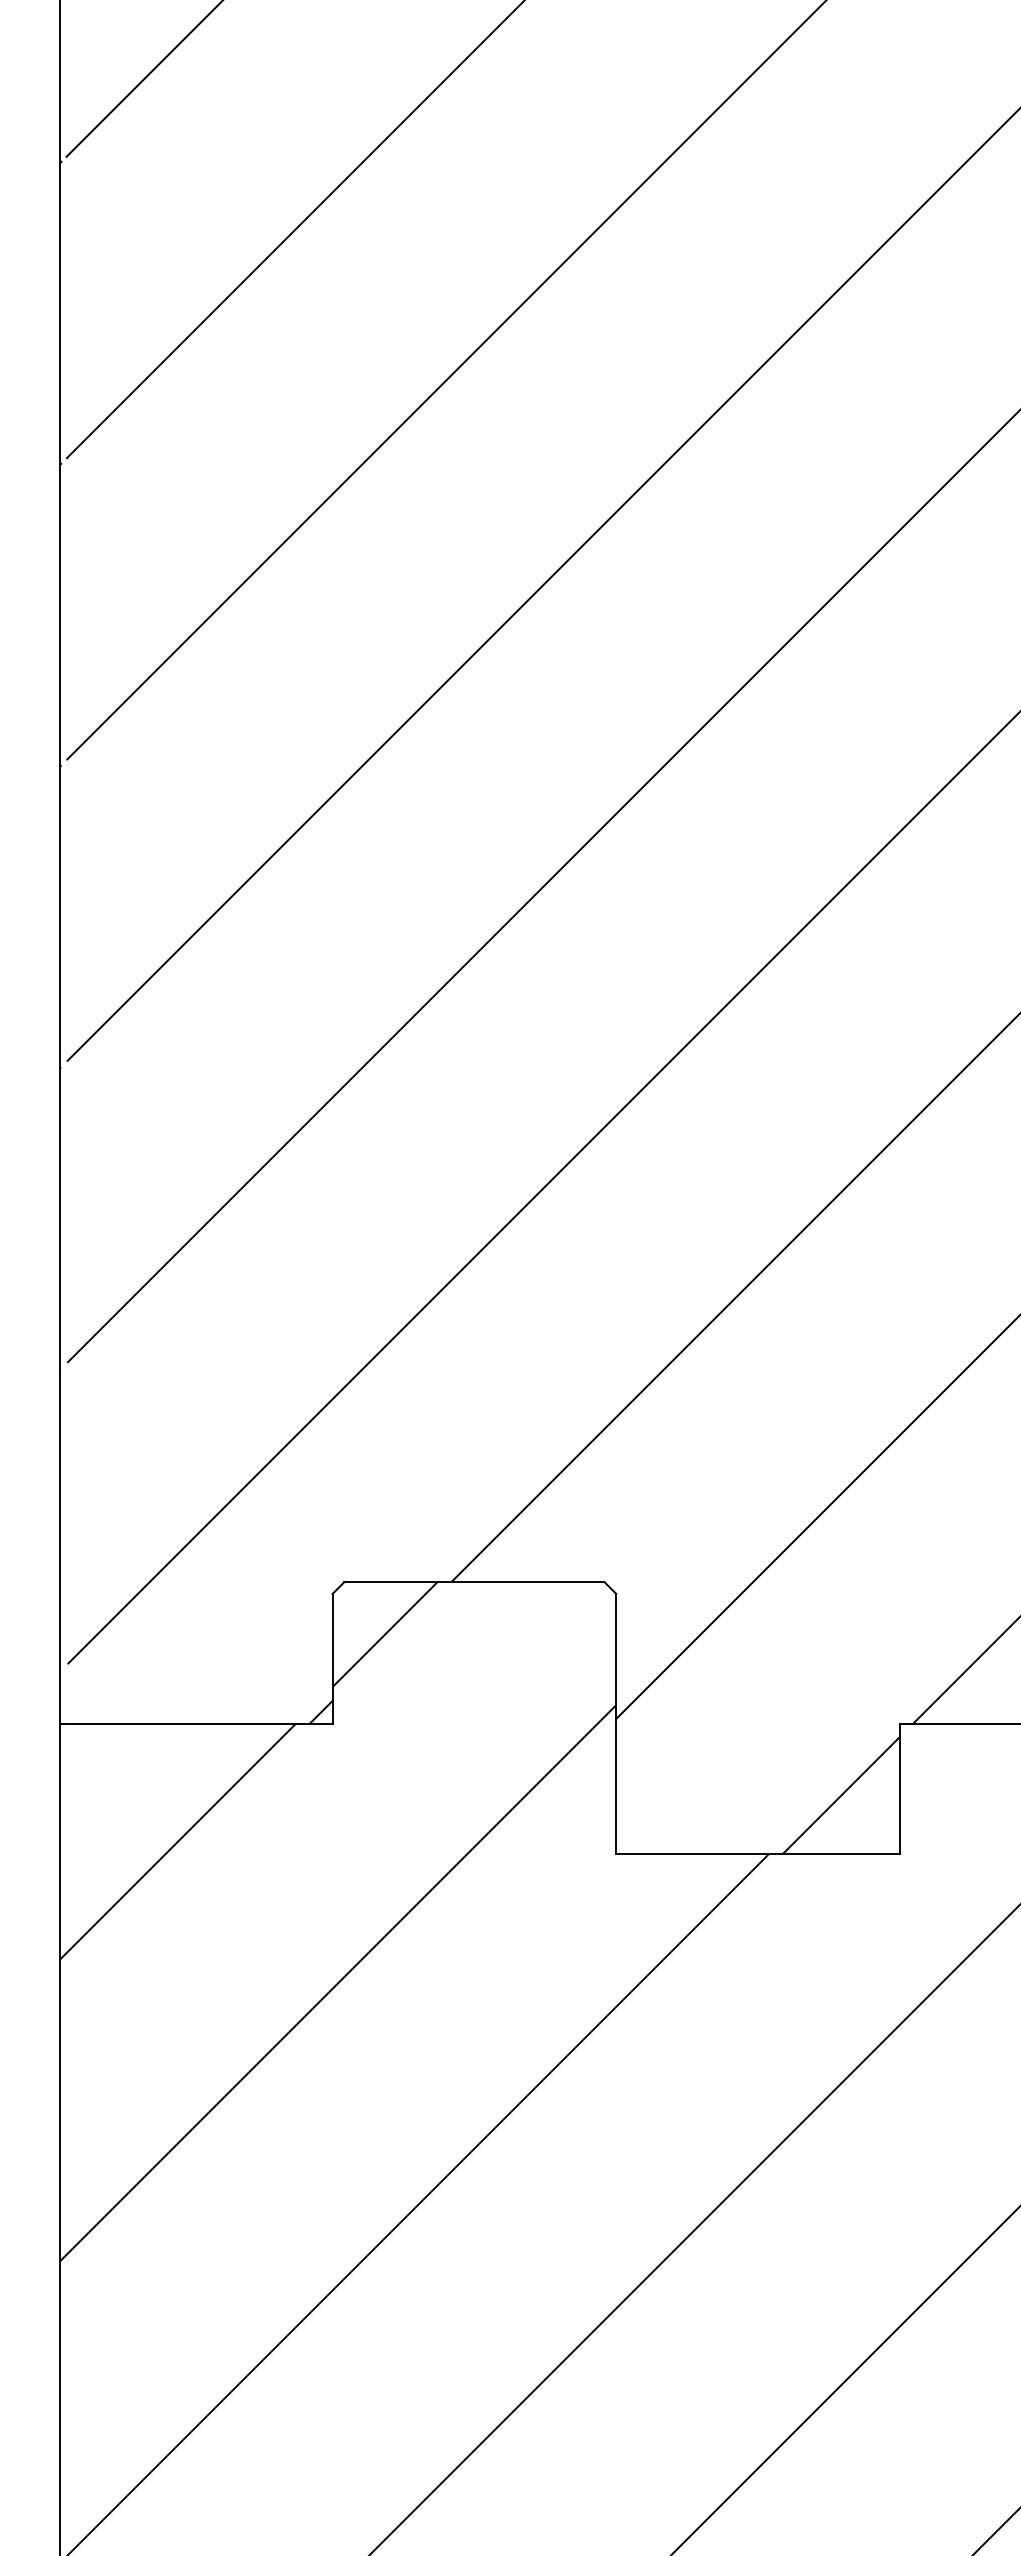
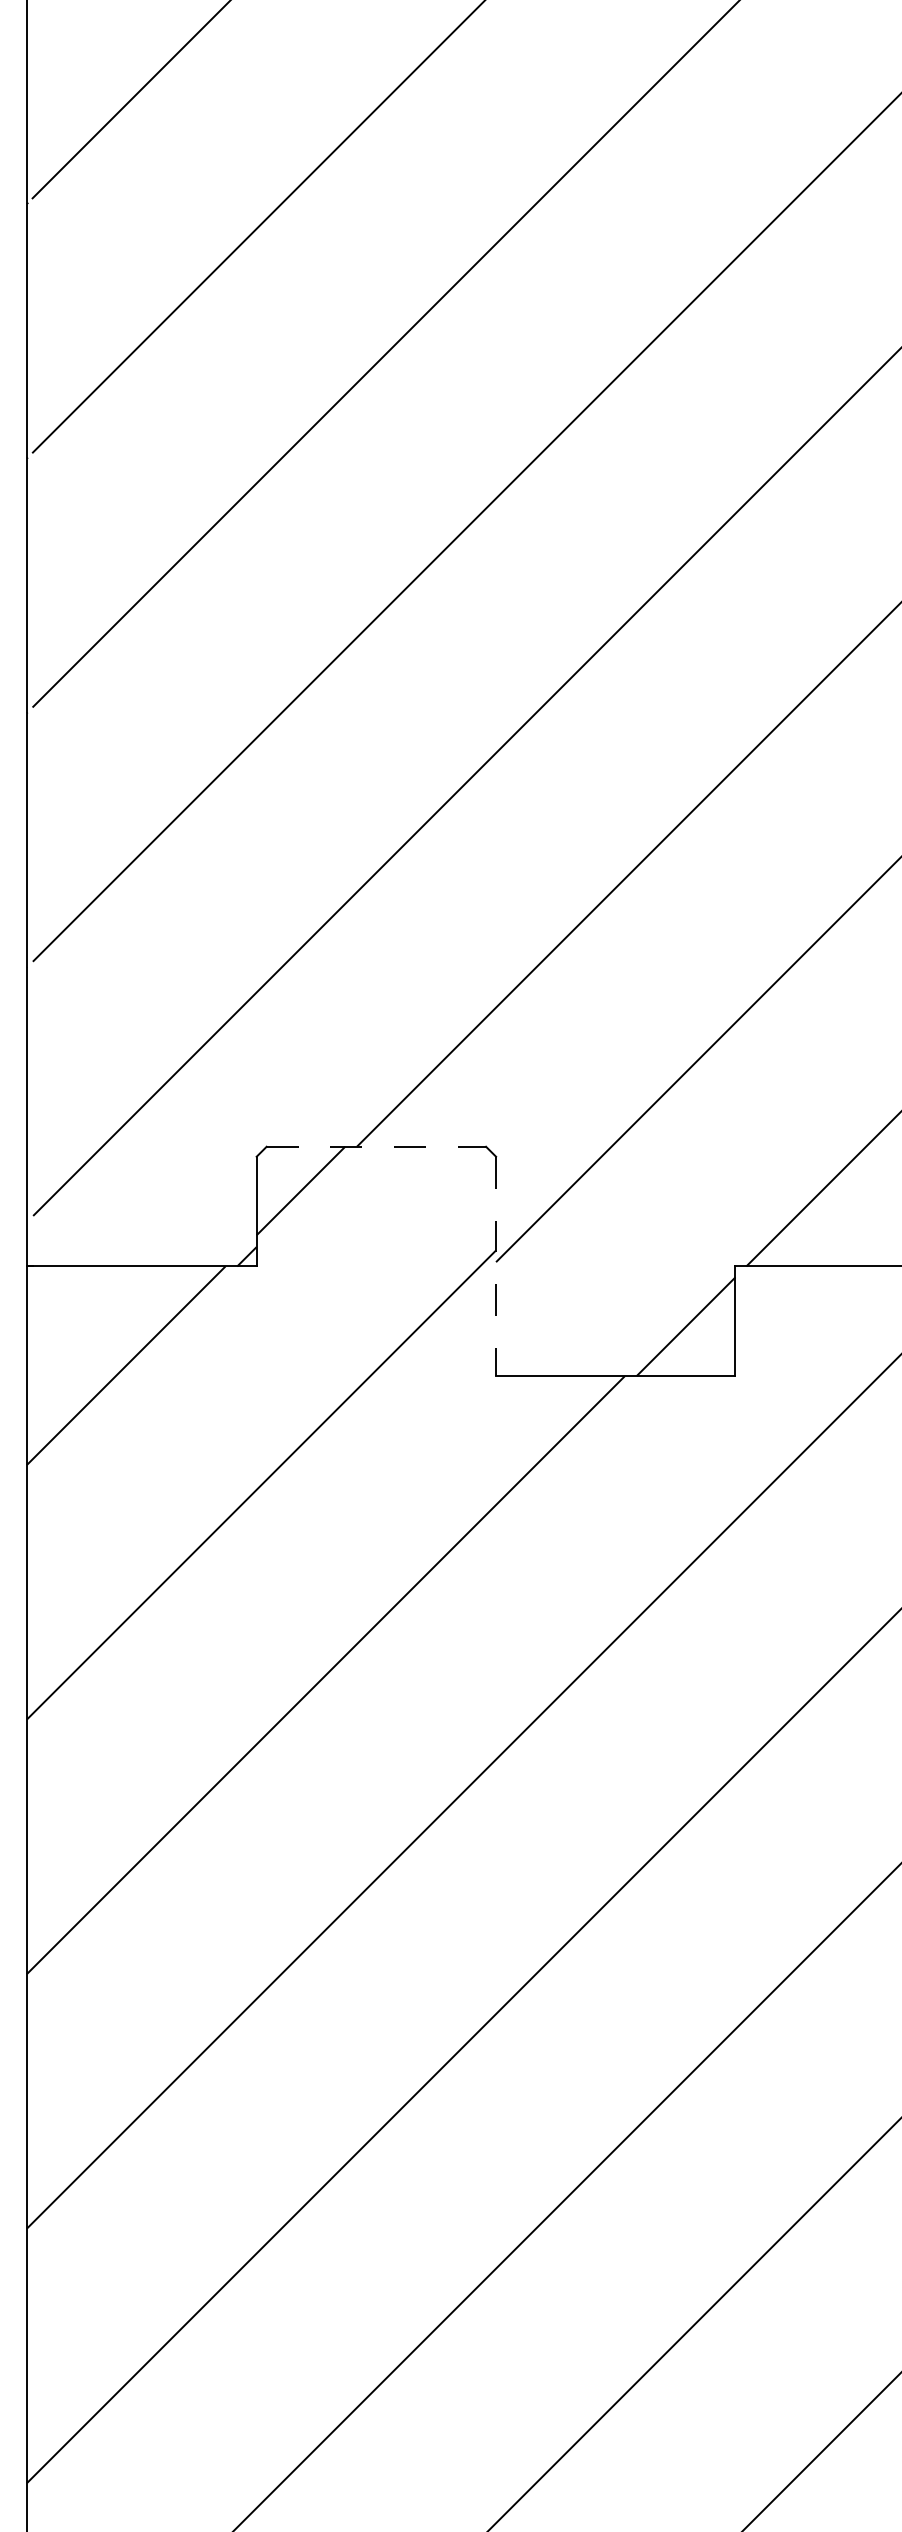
line: (474, 1581) -> (376, 1146), solid -> dashed
line: (616, 1724) -> (496, 1266), solid -> dashed

